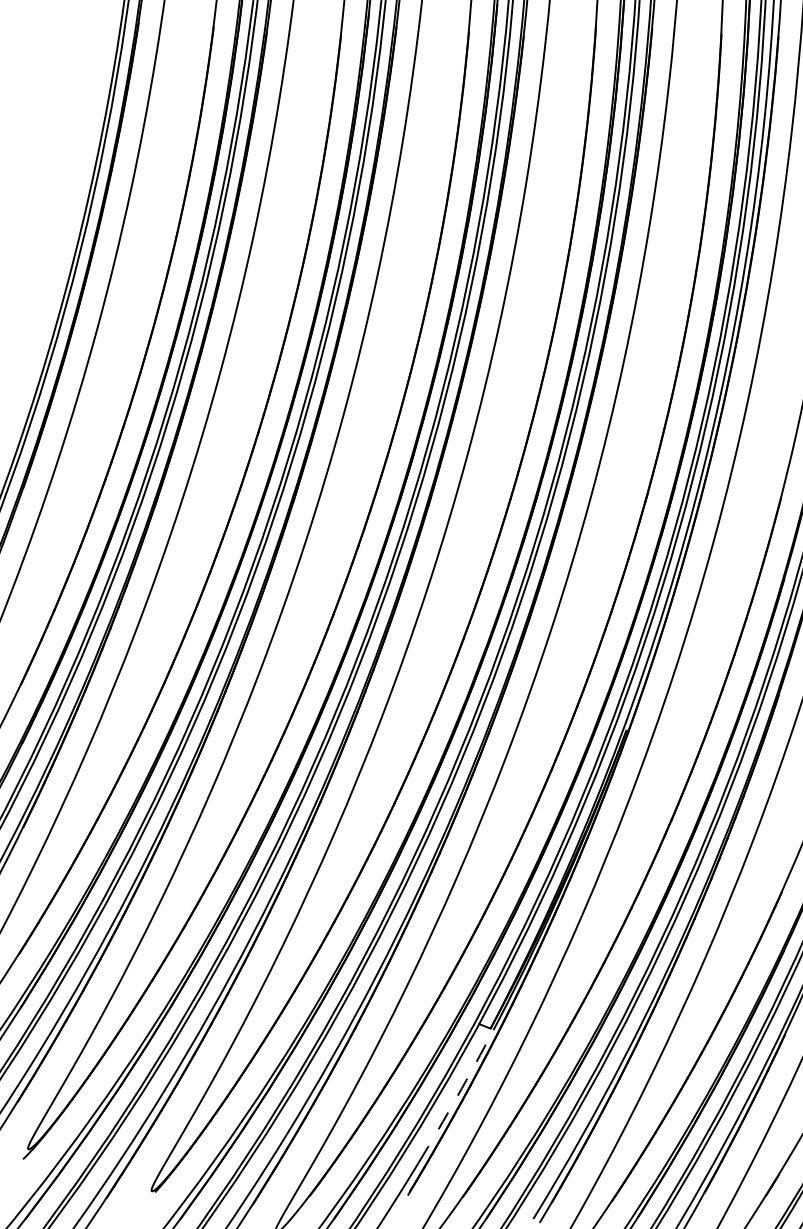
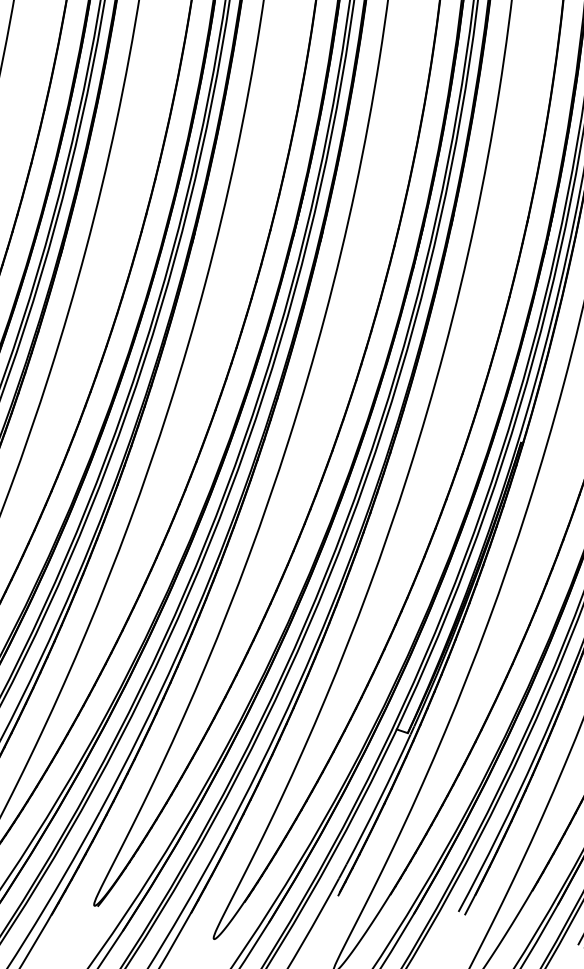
arc: (457, 1096) -> (379, 799), dashed -> solid

